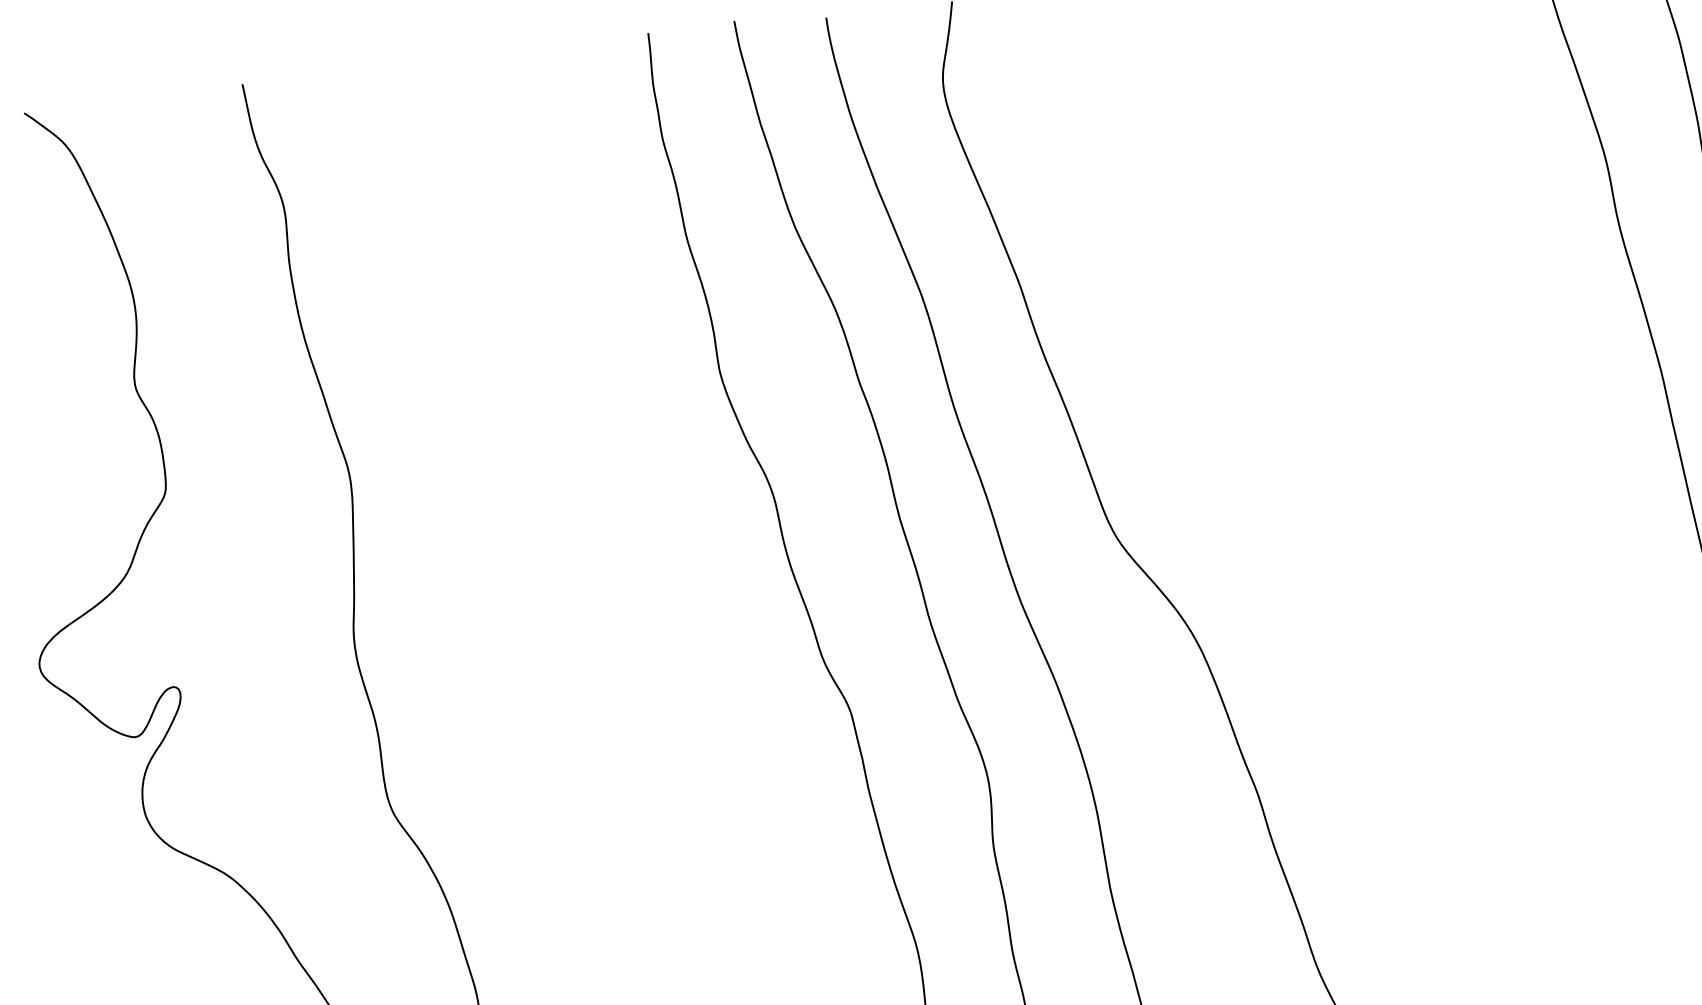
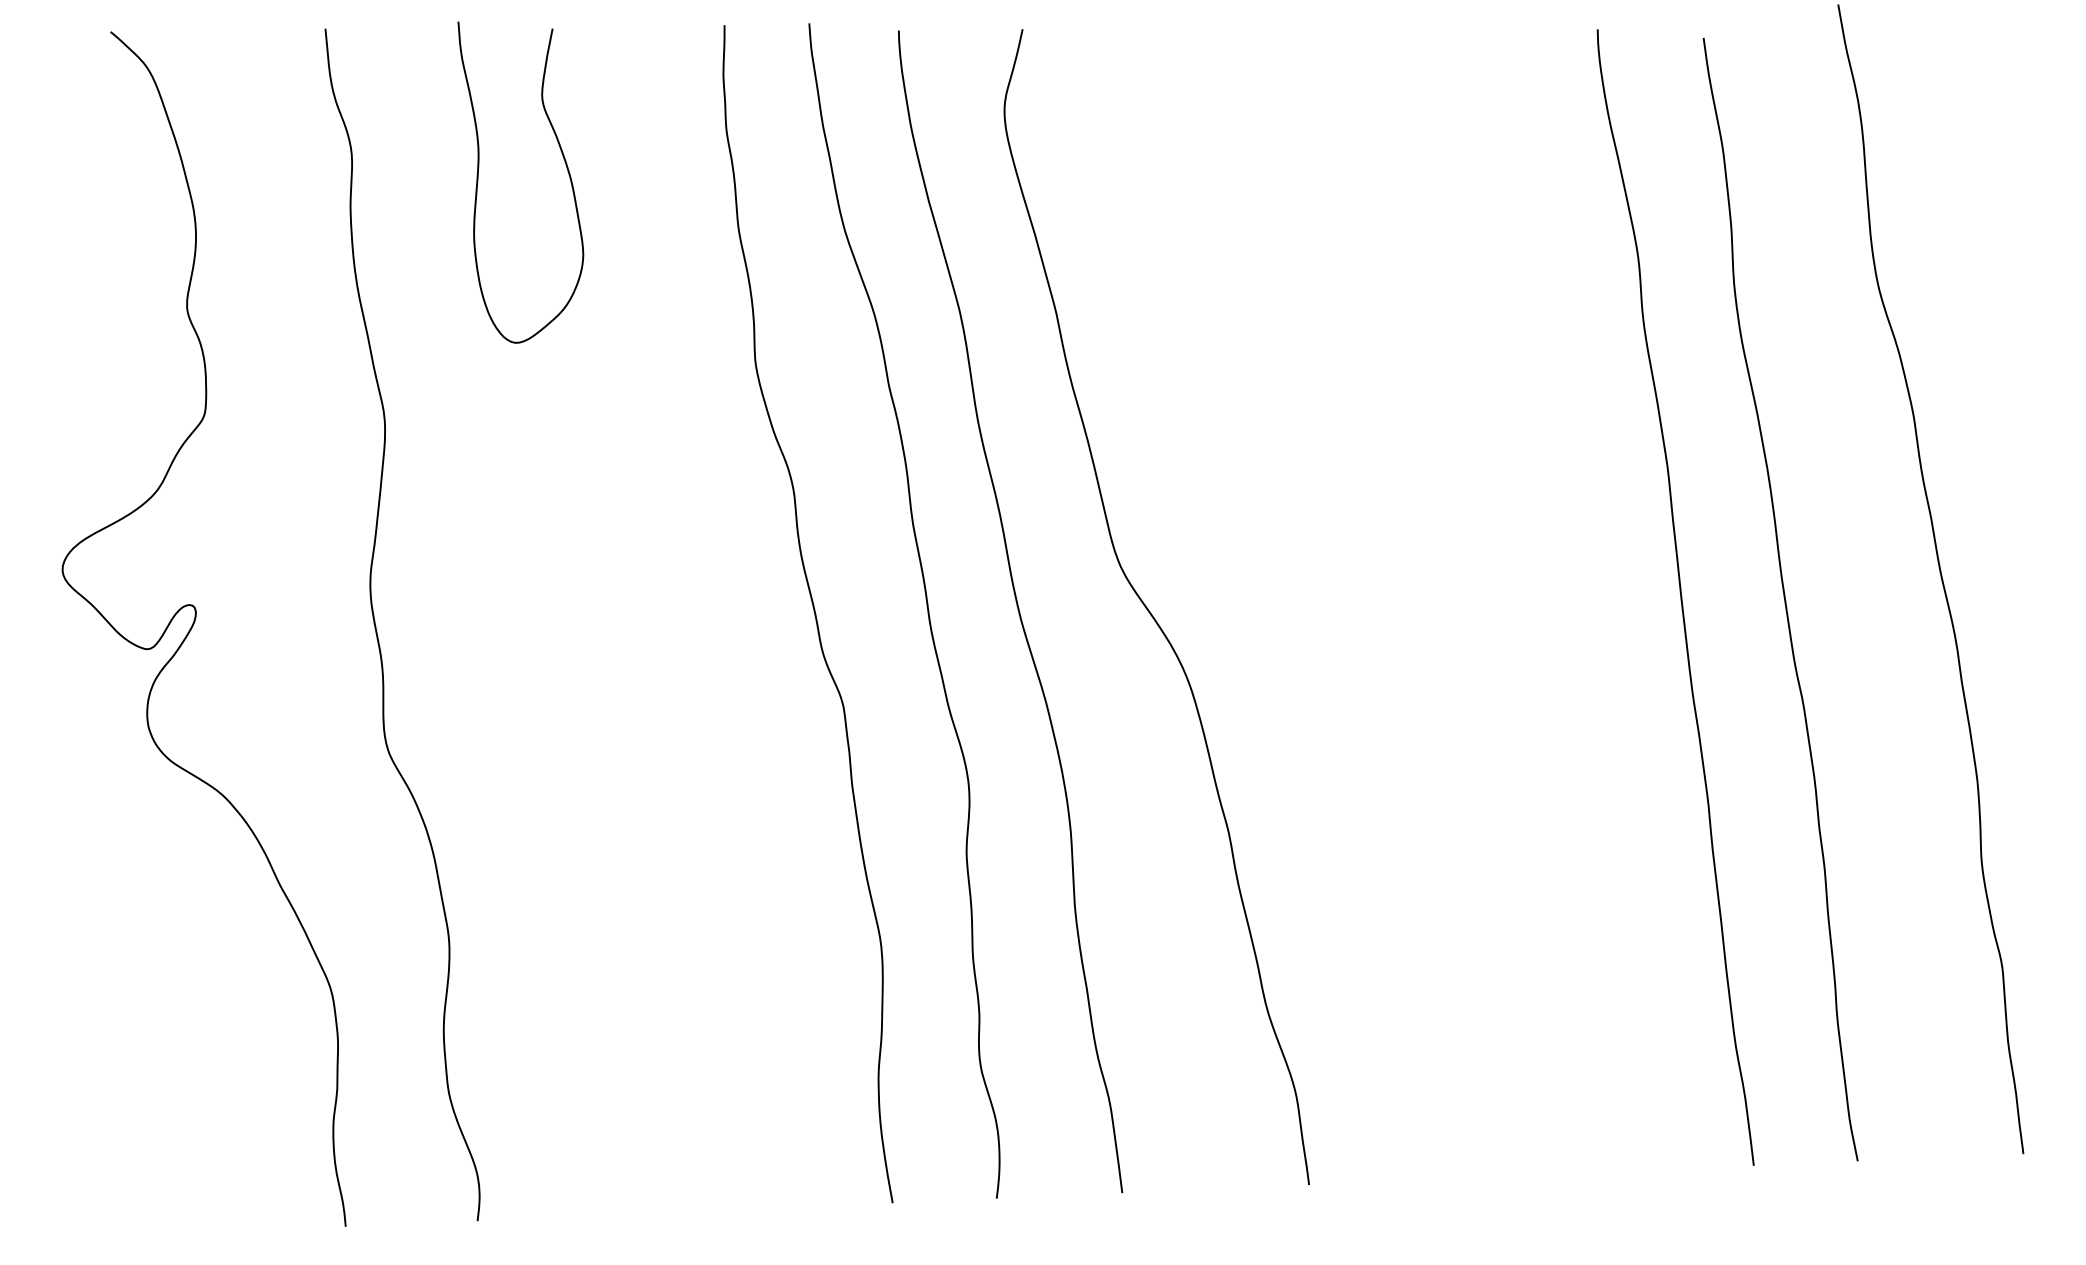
curve: (416, 222) -> (478, 182), added

